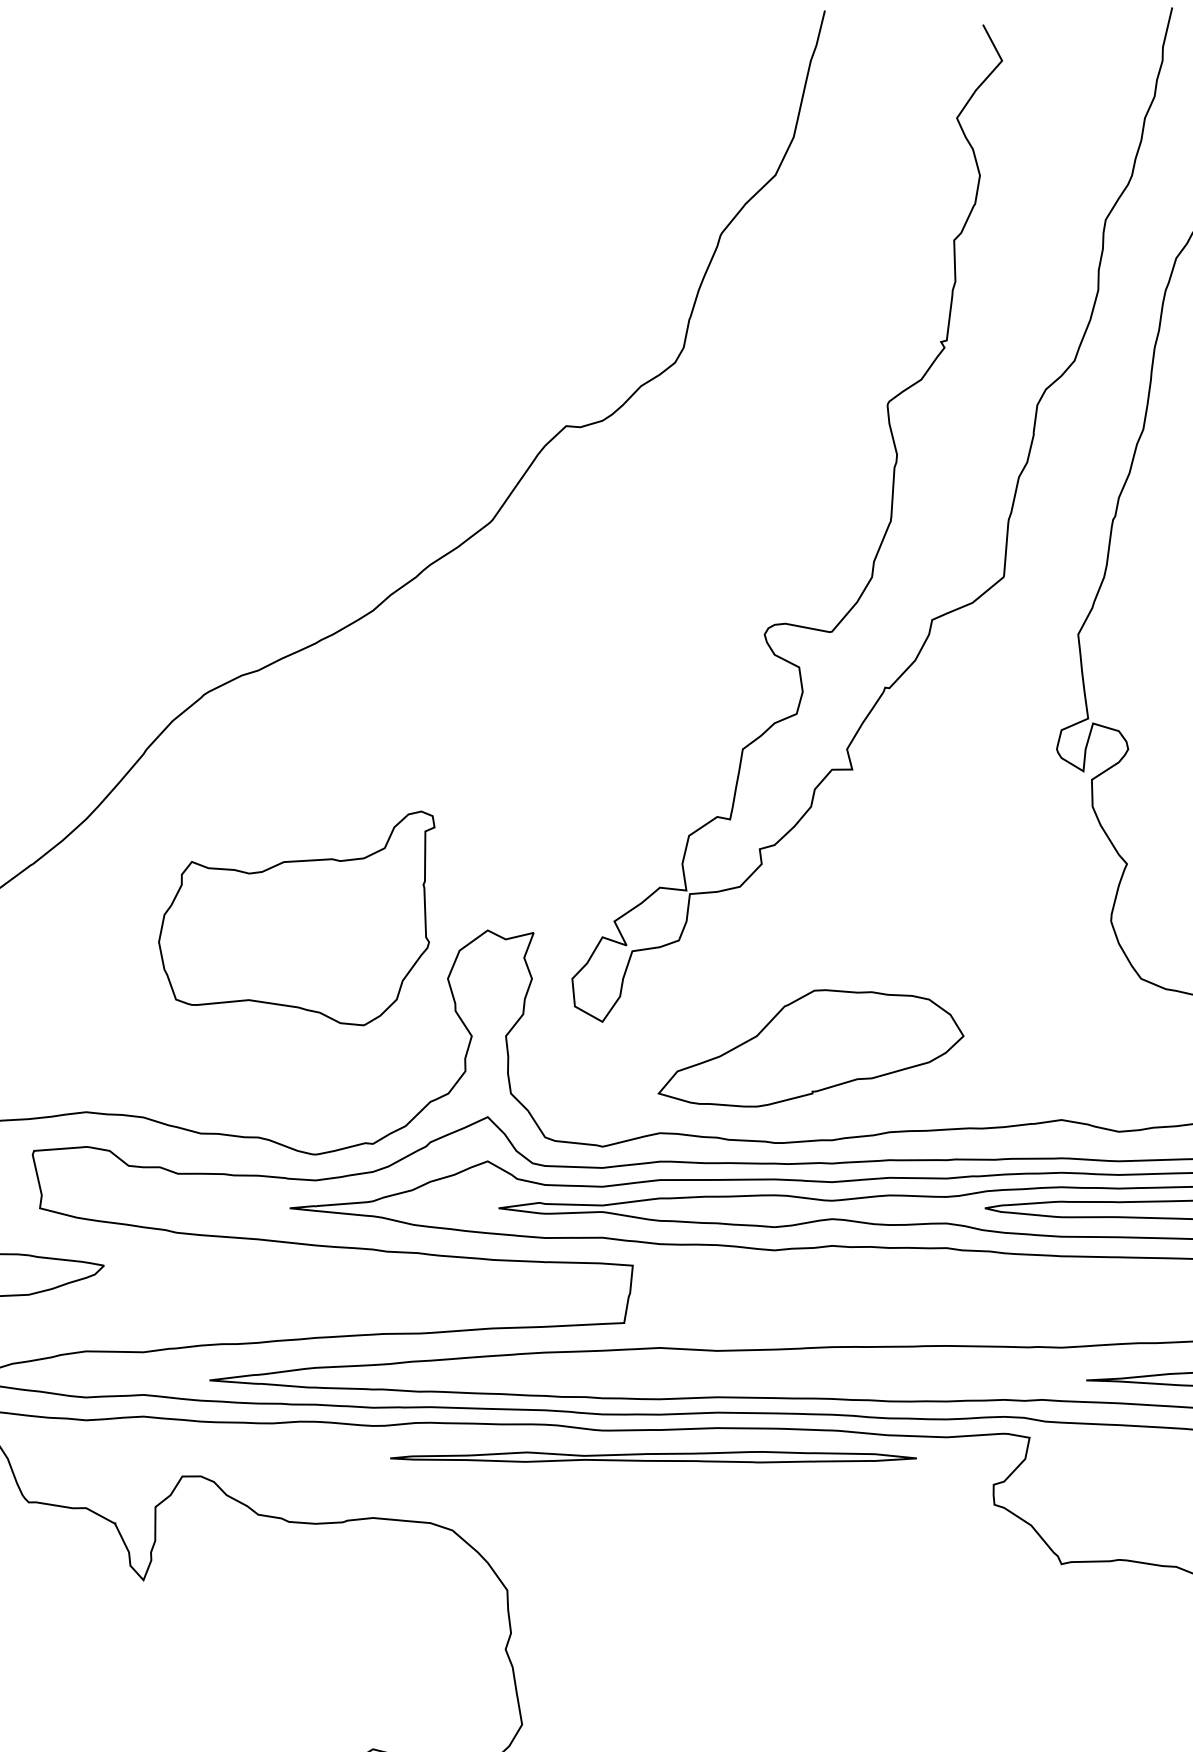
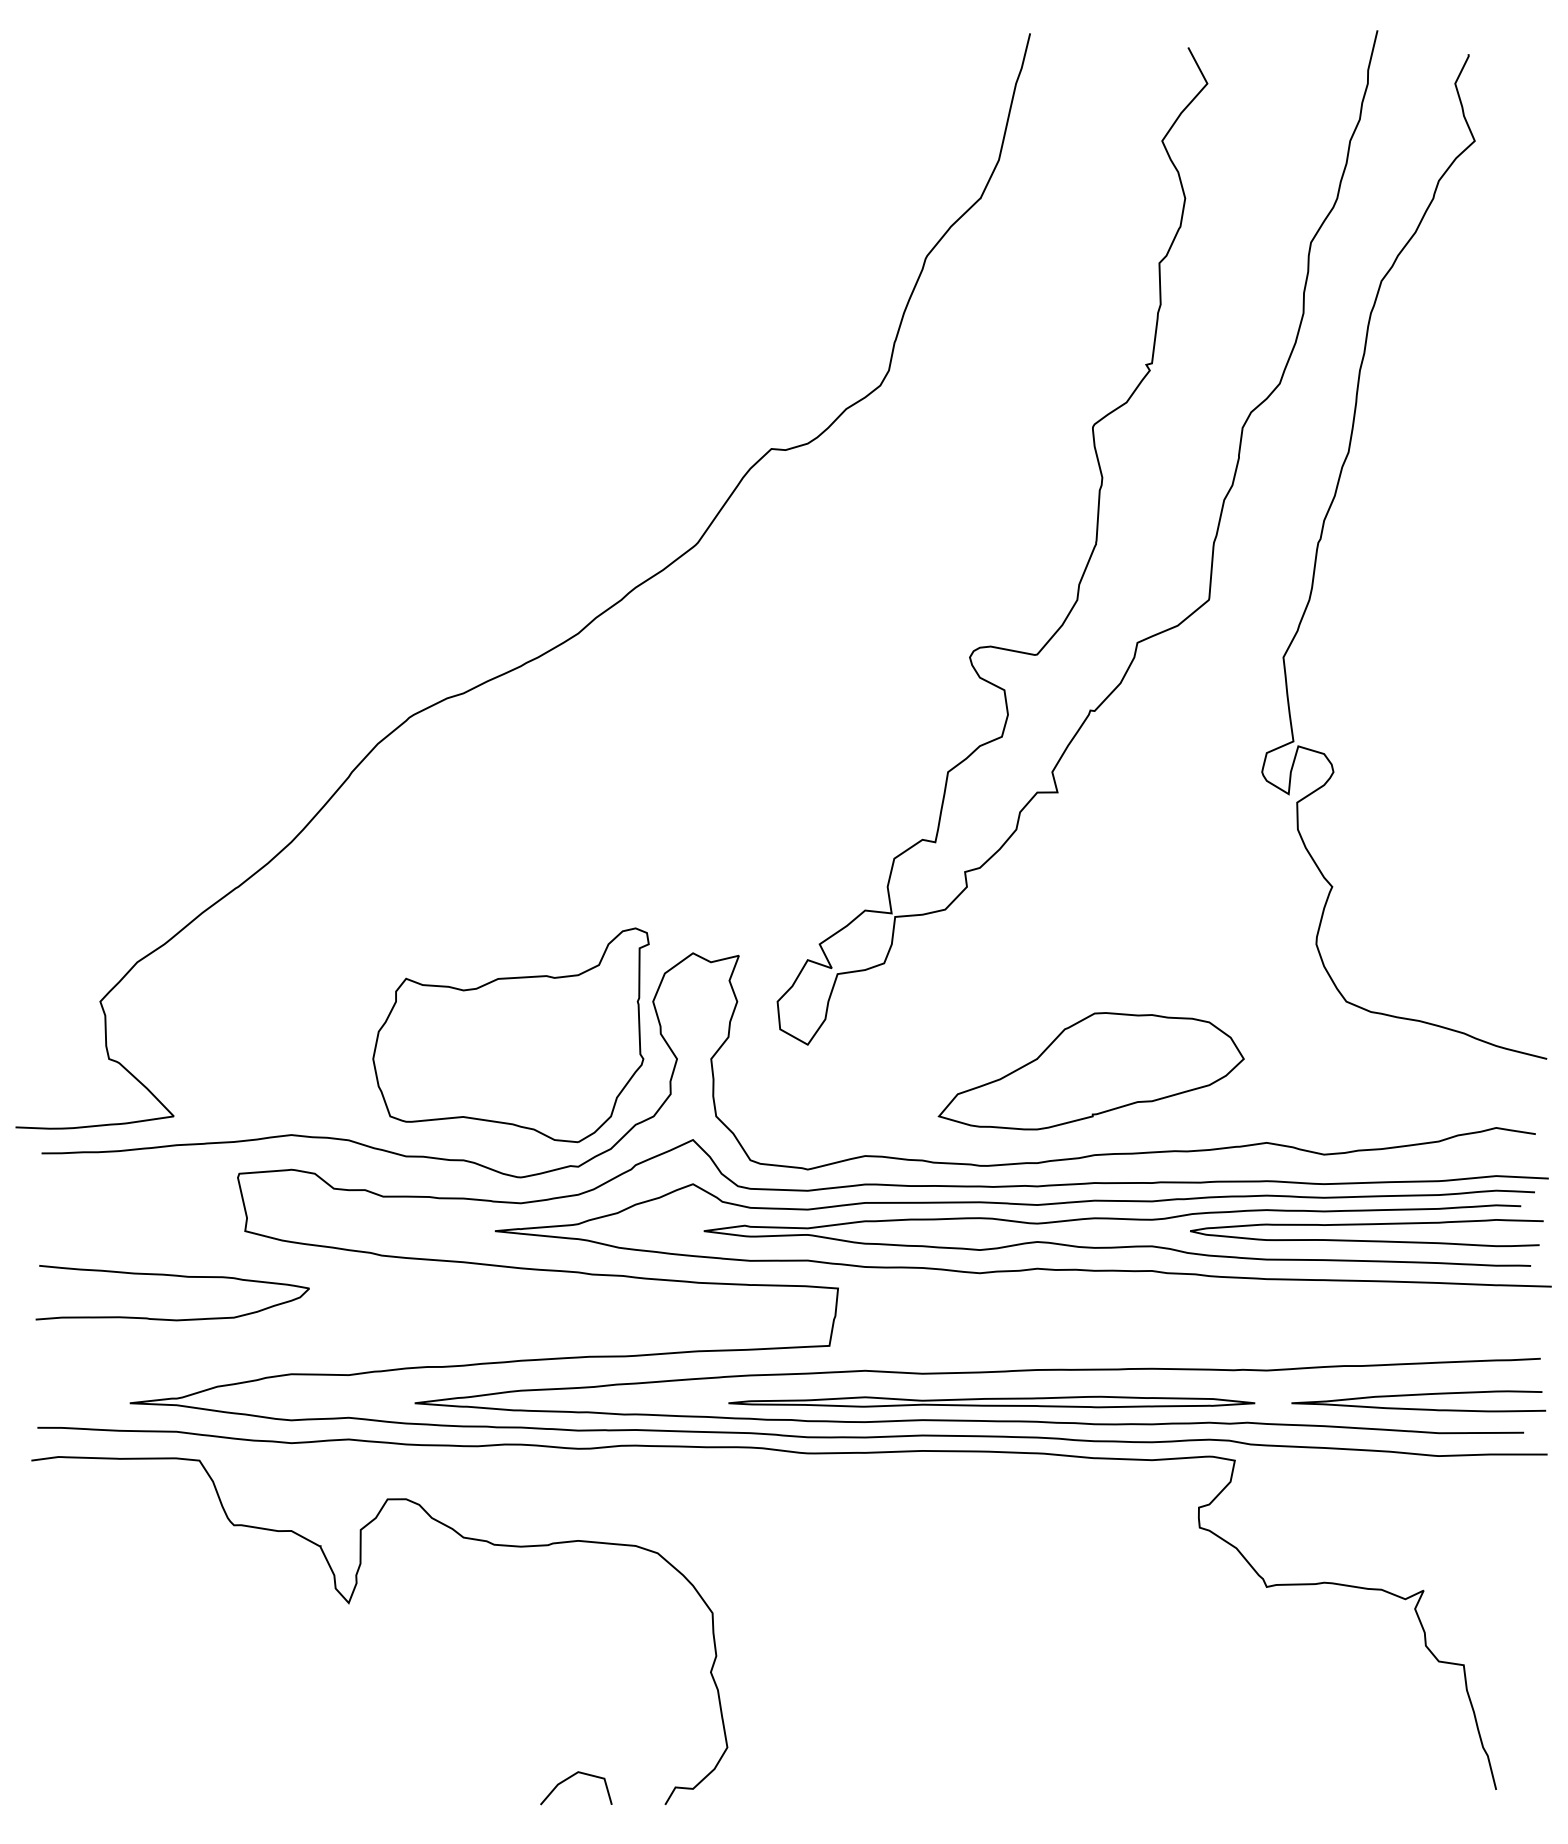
part: (296, 918) -> (510, 1035), moved
part: (810, 1048) -> (1090, 1071), moved
part: (653, 1456) -> (991, 1401), moved

